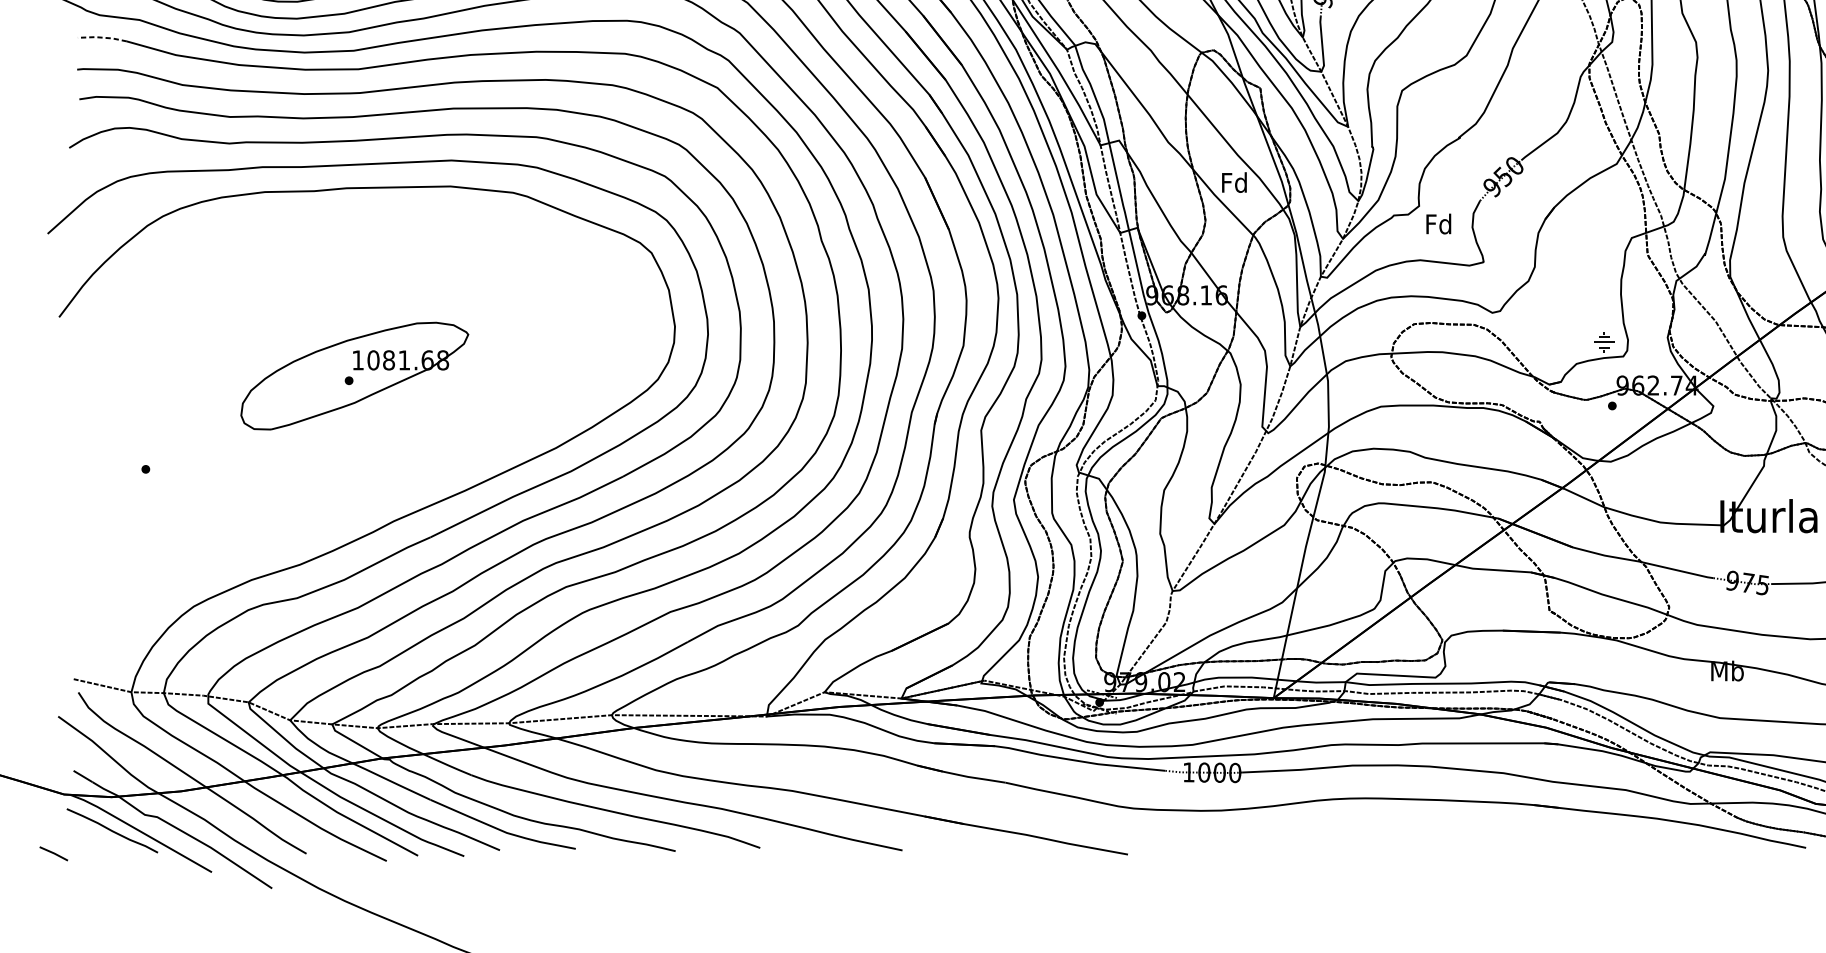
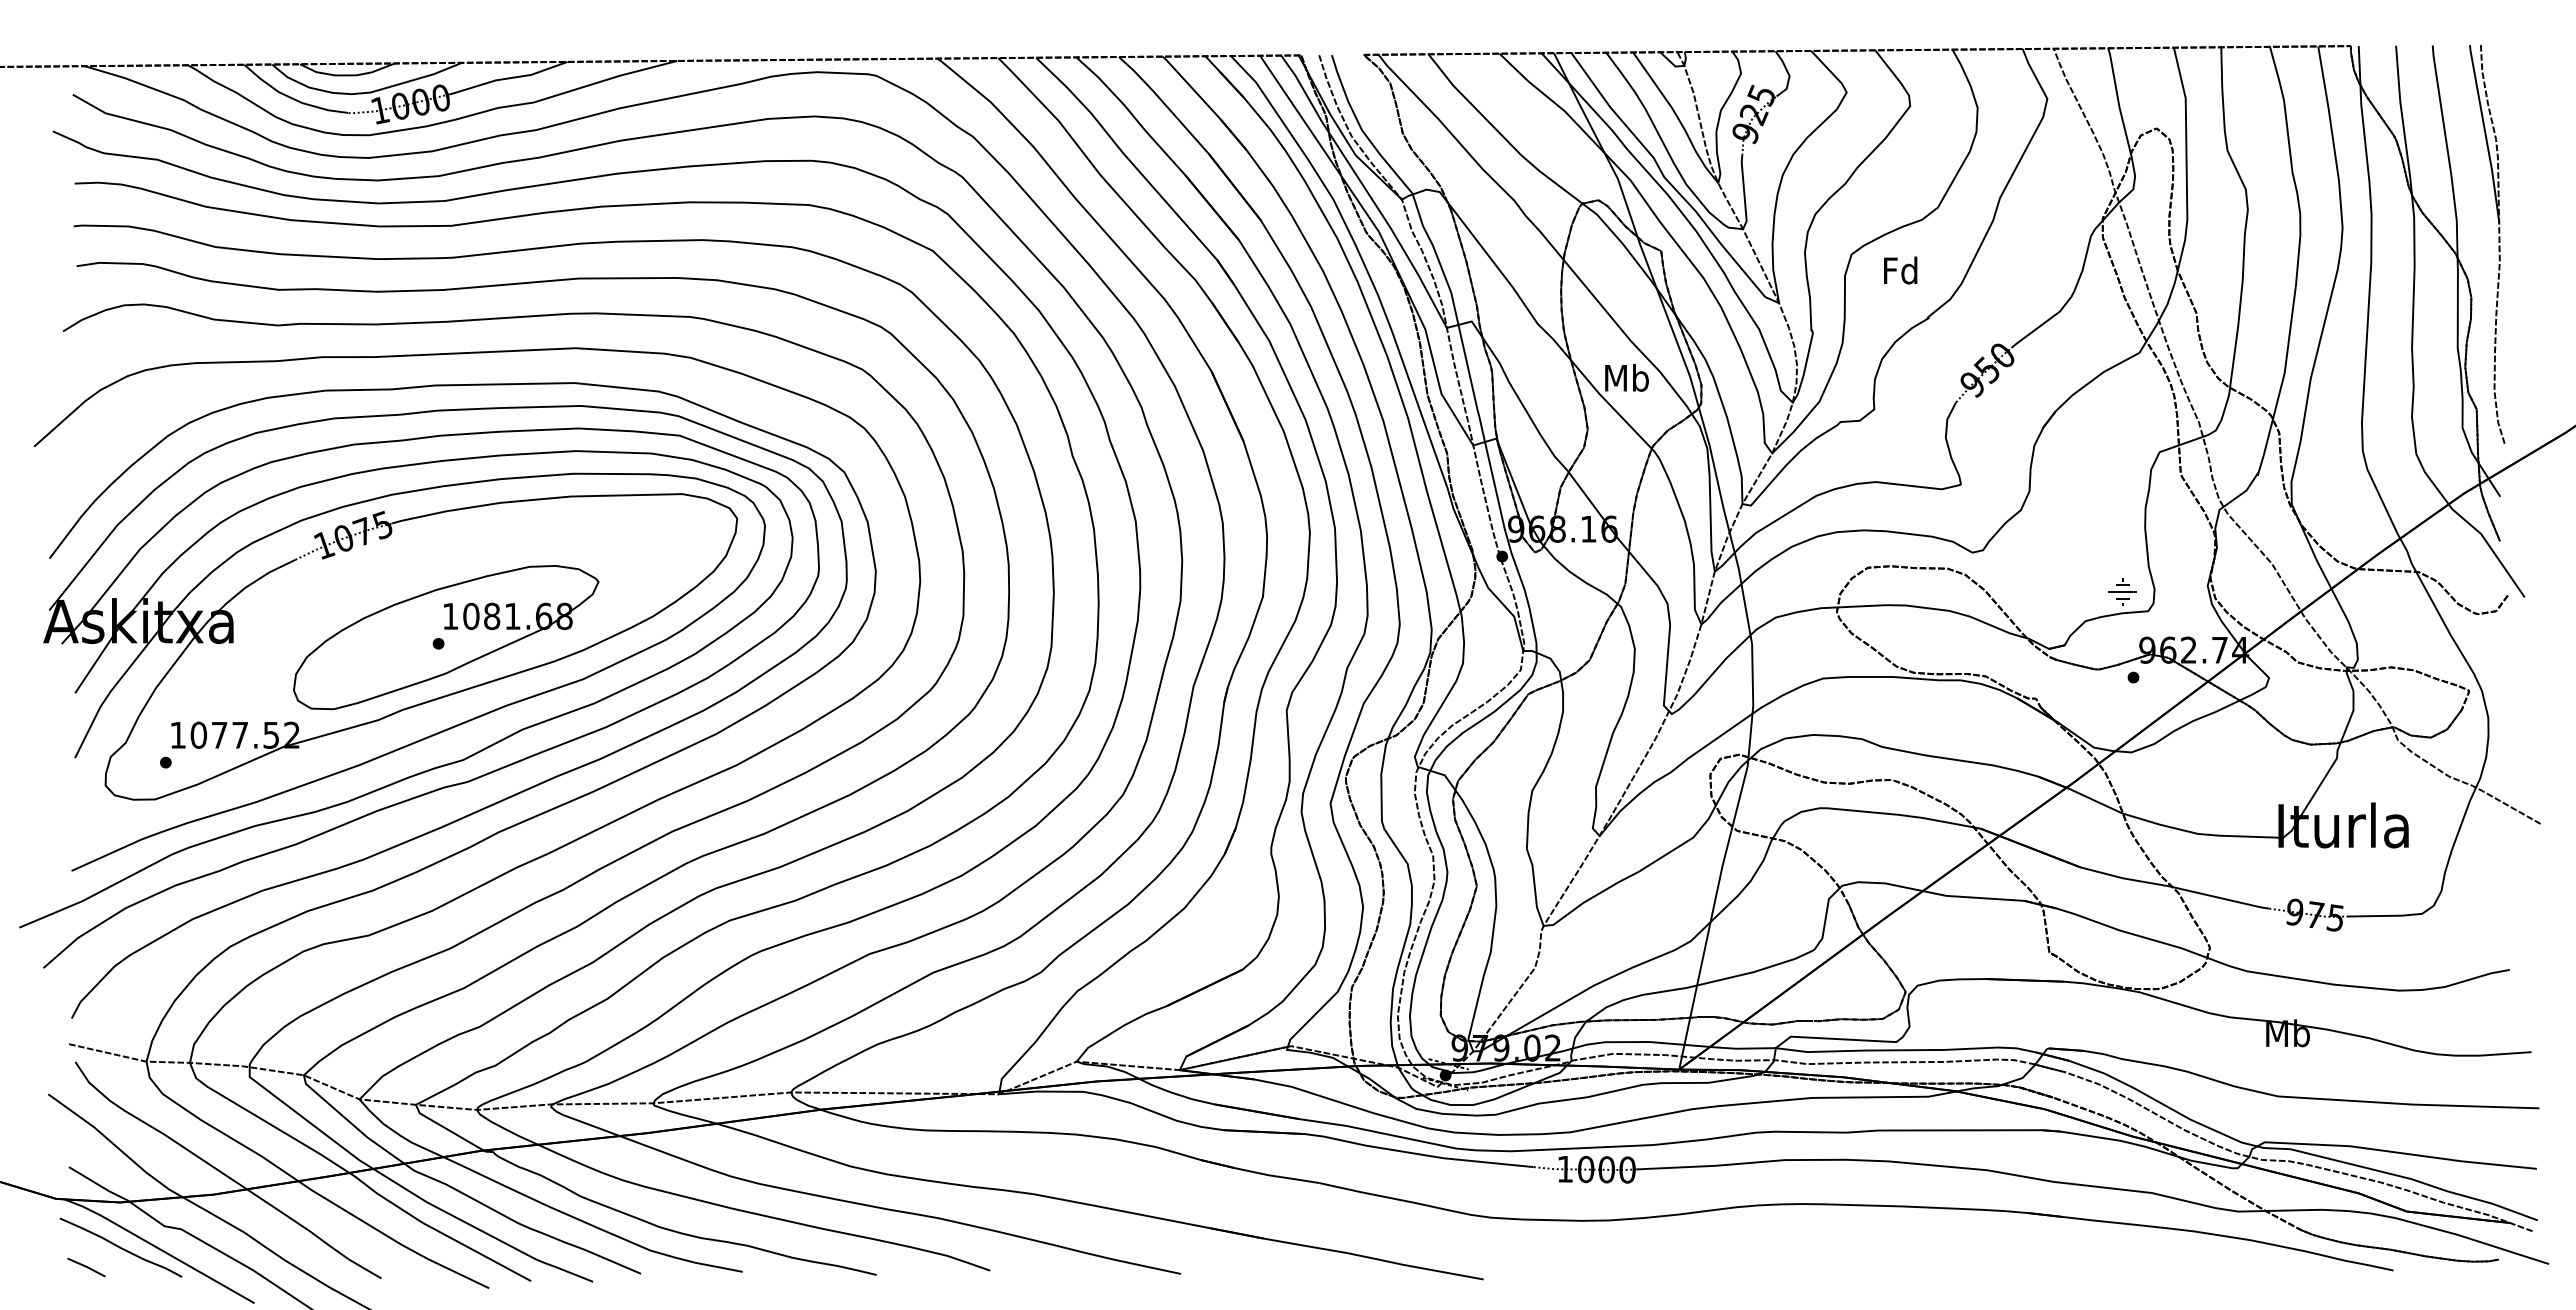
line: (102, 37) -> (107, 183), dashed -> solid
text: (1234, 182) -> (1626, 377), Fd -> Mb
text: (1438, 224) -> (1900, 270), moved
part: (342, 424) -> (429, 702), added
line: (53, 853) -> (86, 1267), moved

